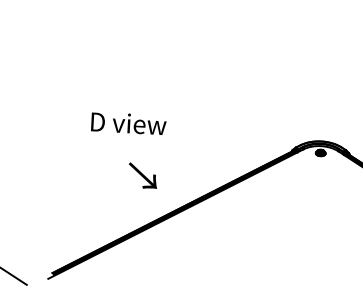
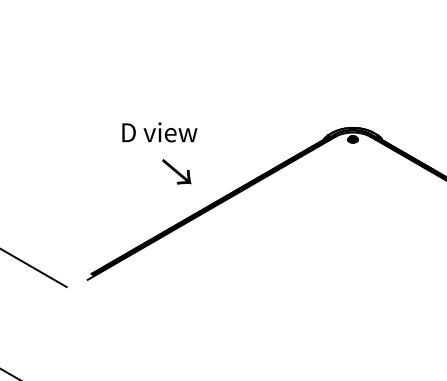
text: (128, 123) -> (159, 132), moved

